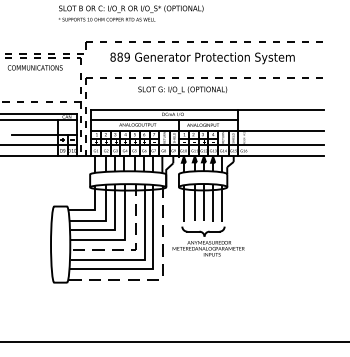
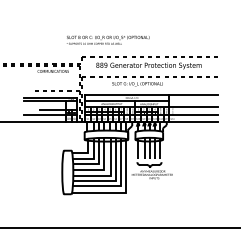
line: (135, 249) -> (110, 175), dashed -> solid
line: (163, 279) -> (126, 192), dashed -> solid

